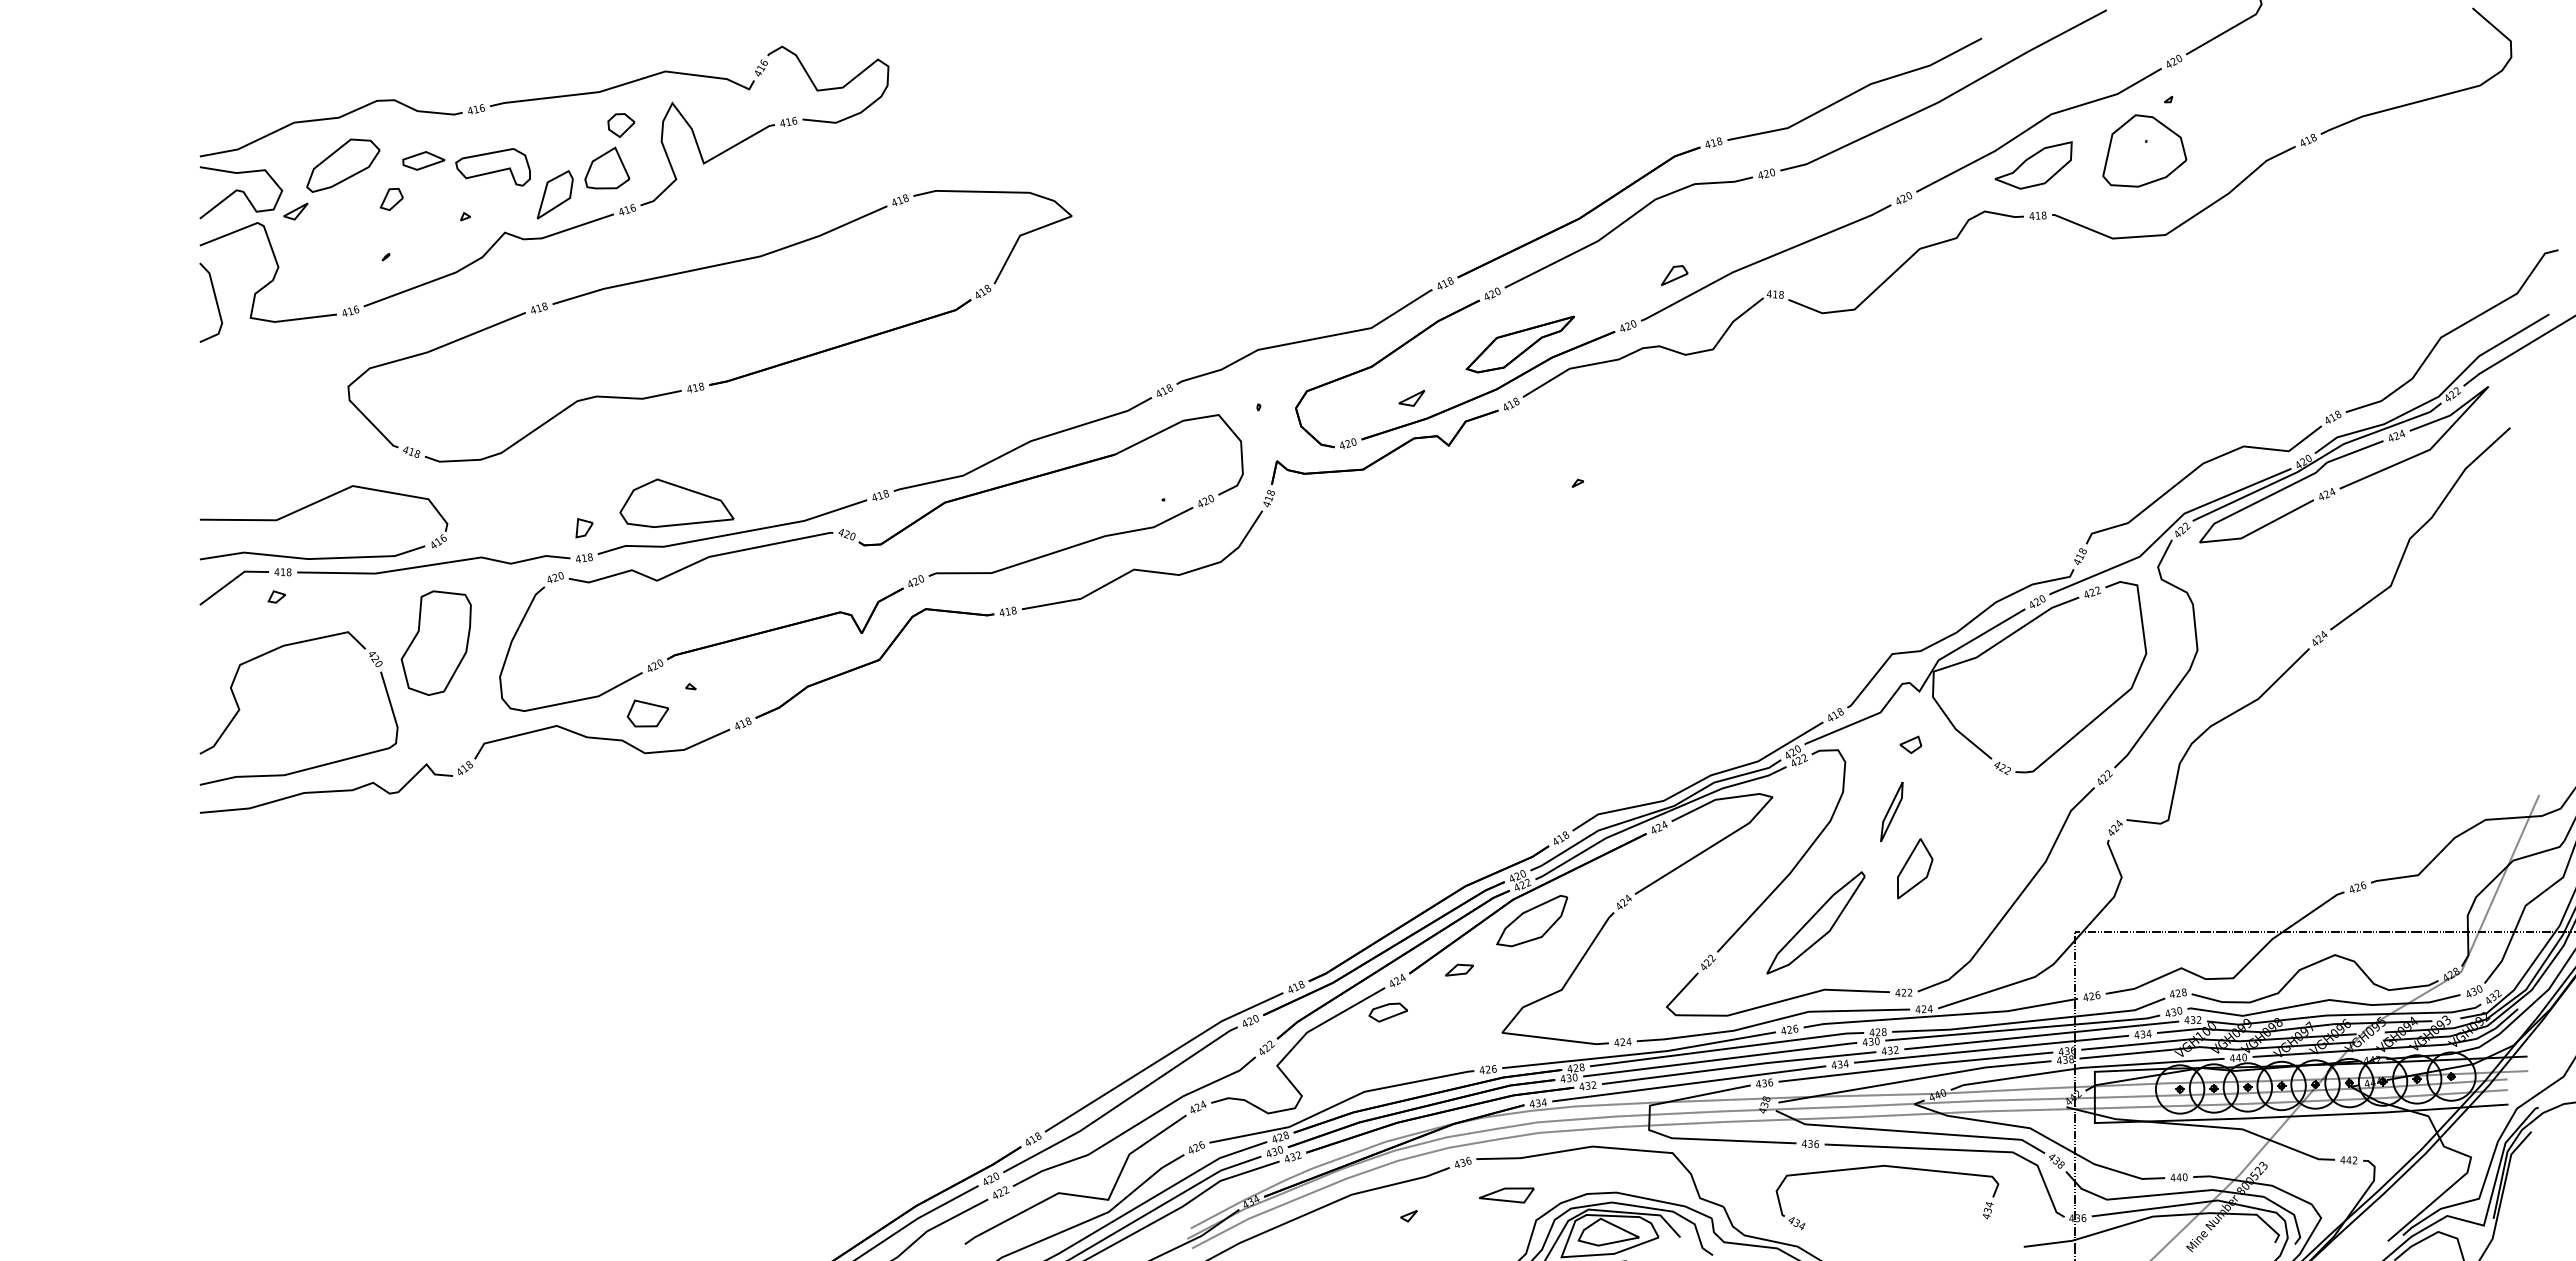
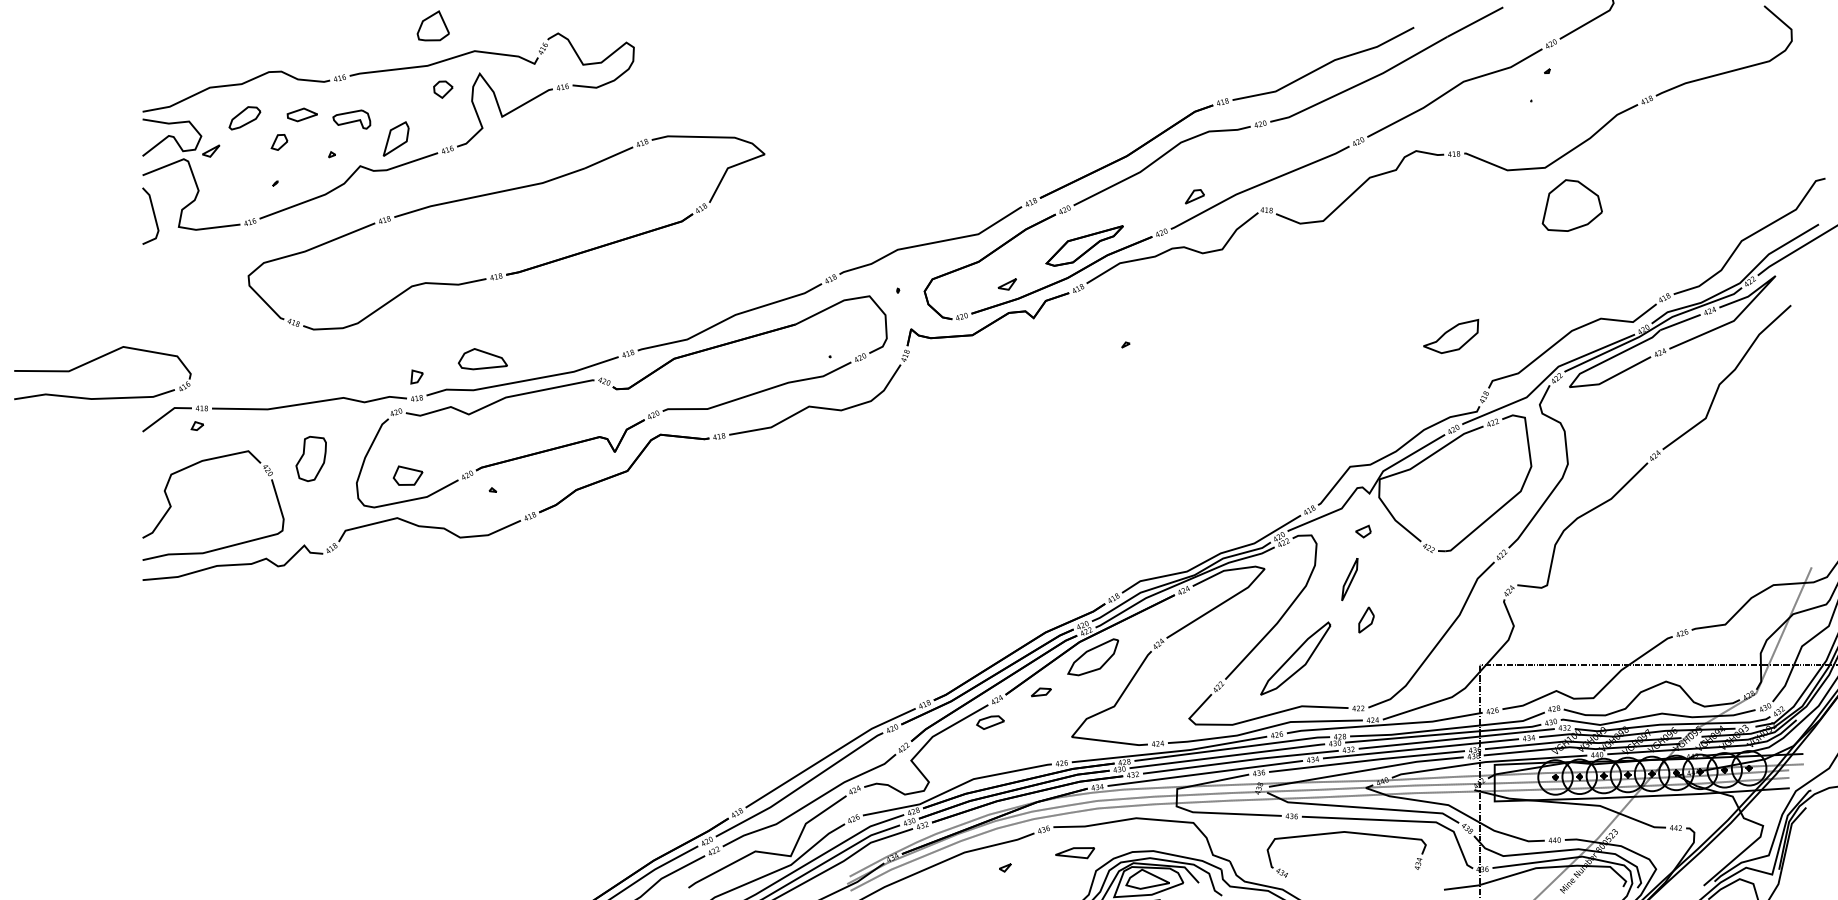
part: (2144, 150) -> (1572, 205), moved
part: (343, 165) -> (245, 118), size x0.6
part: (2033, 165) -> (1450, 336), moved
part: (492, 167) -> (351, 119), size x0.7
part: (607, 167) -> (433, 25), moved
part: (676, 502) -> (482, 358), size x0.6
part: (314, 504) -> (95, 360), moved
part: (435, 642) -> (310, 458), size x0.6
part: (647, 713) -> (407, 475), moved
part: (1915, 868) -> (1366, 619), size x0.6

